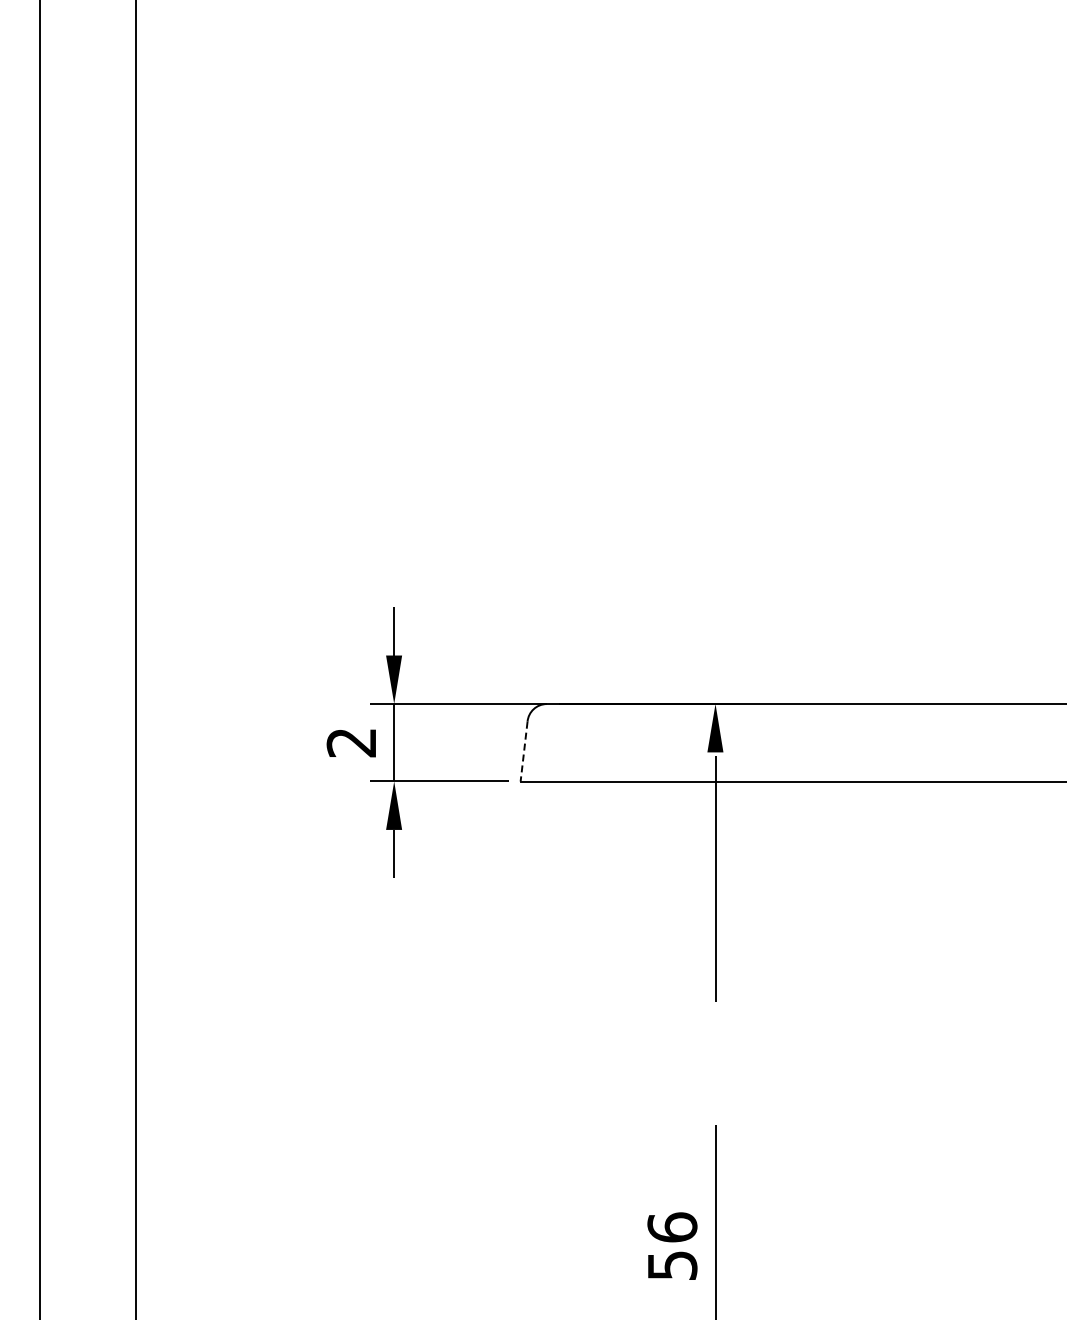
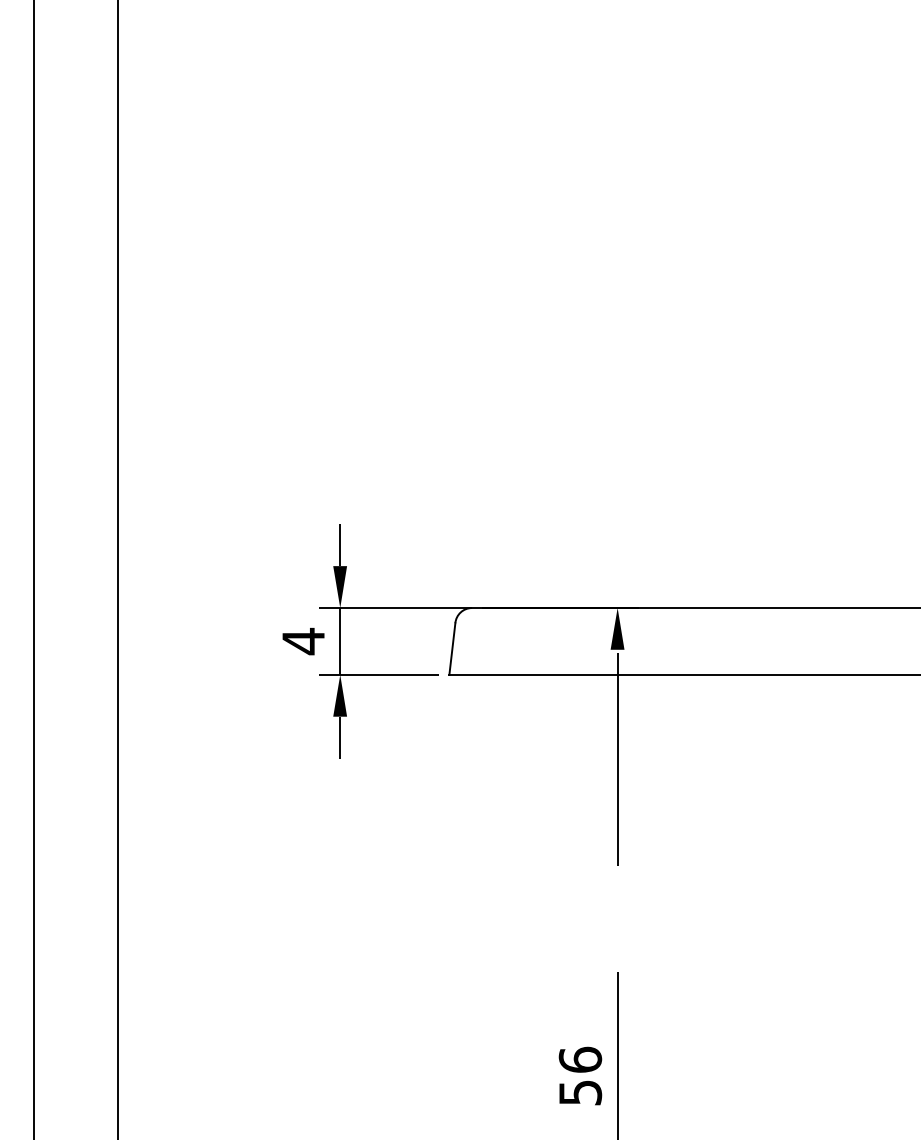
text: (350, 742) -> (302, 641), 2 -> 4
line: (524, 752) -> (452, 649), dashed -> solid

